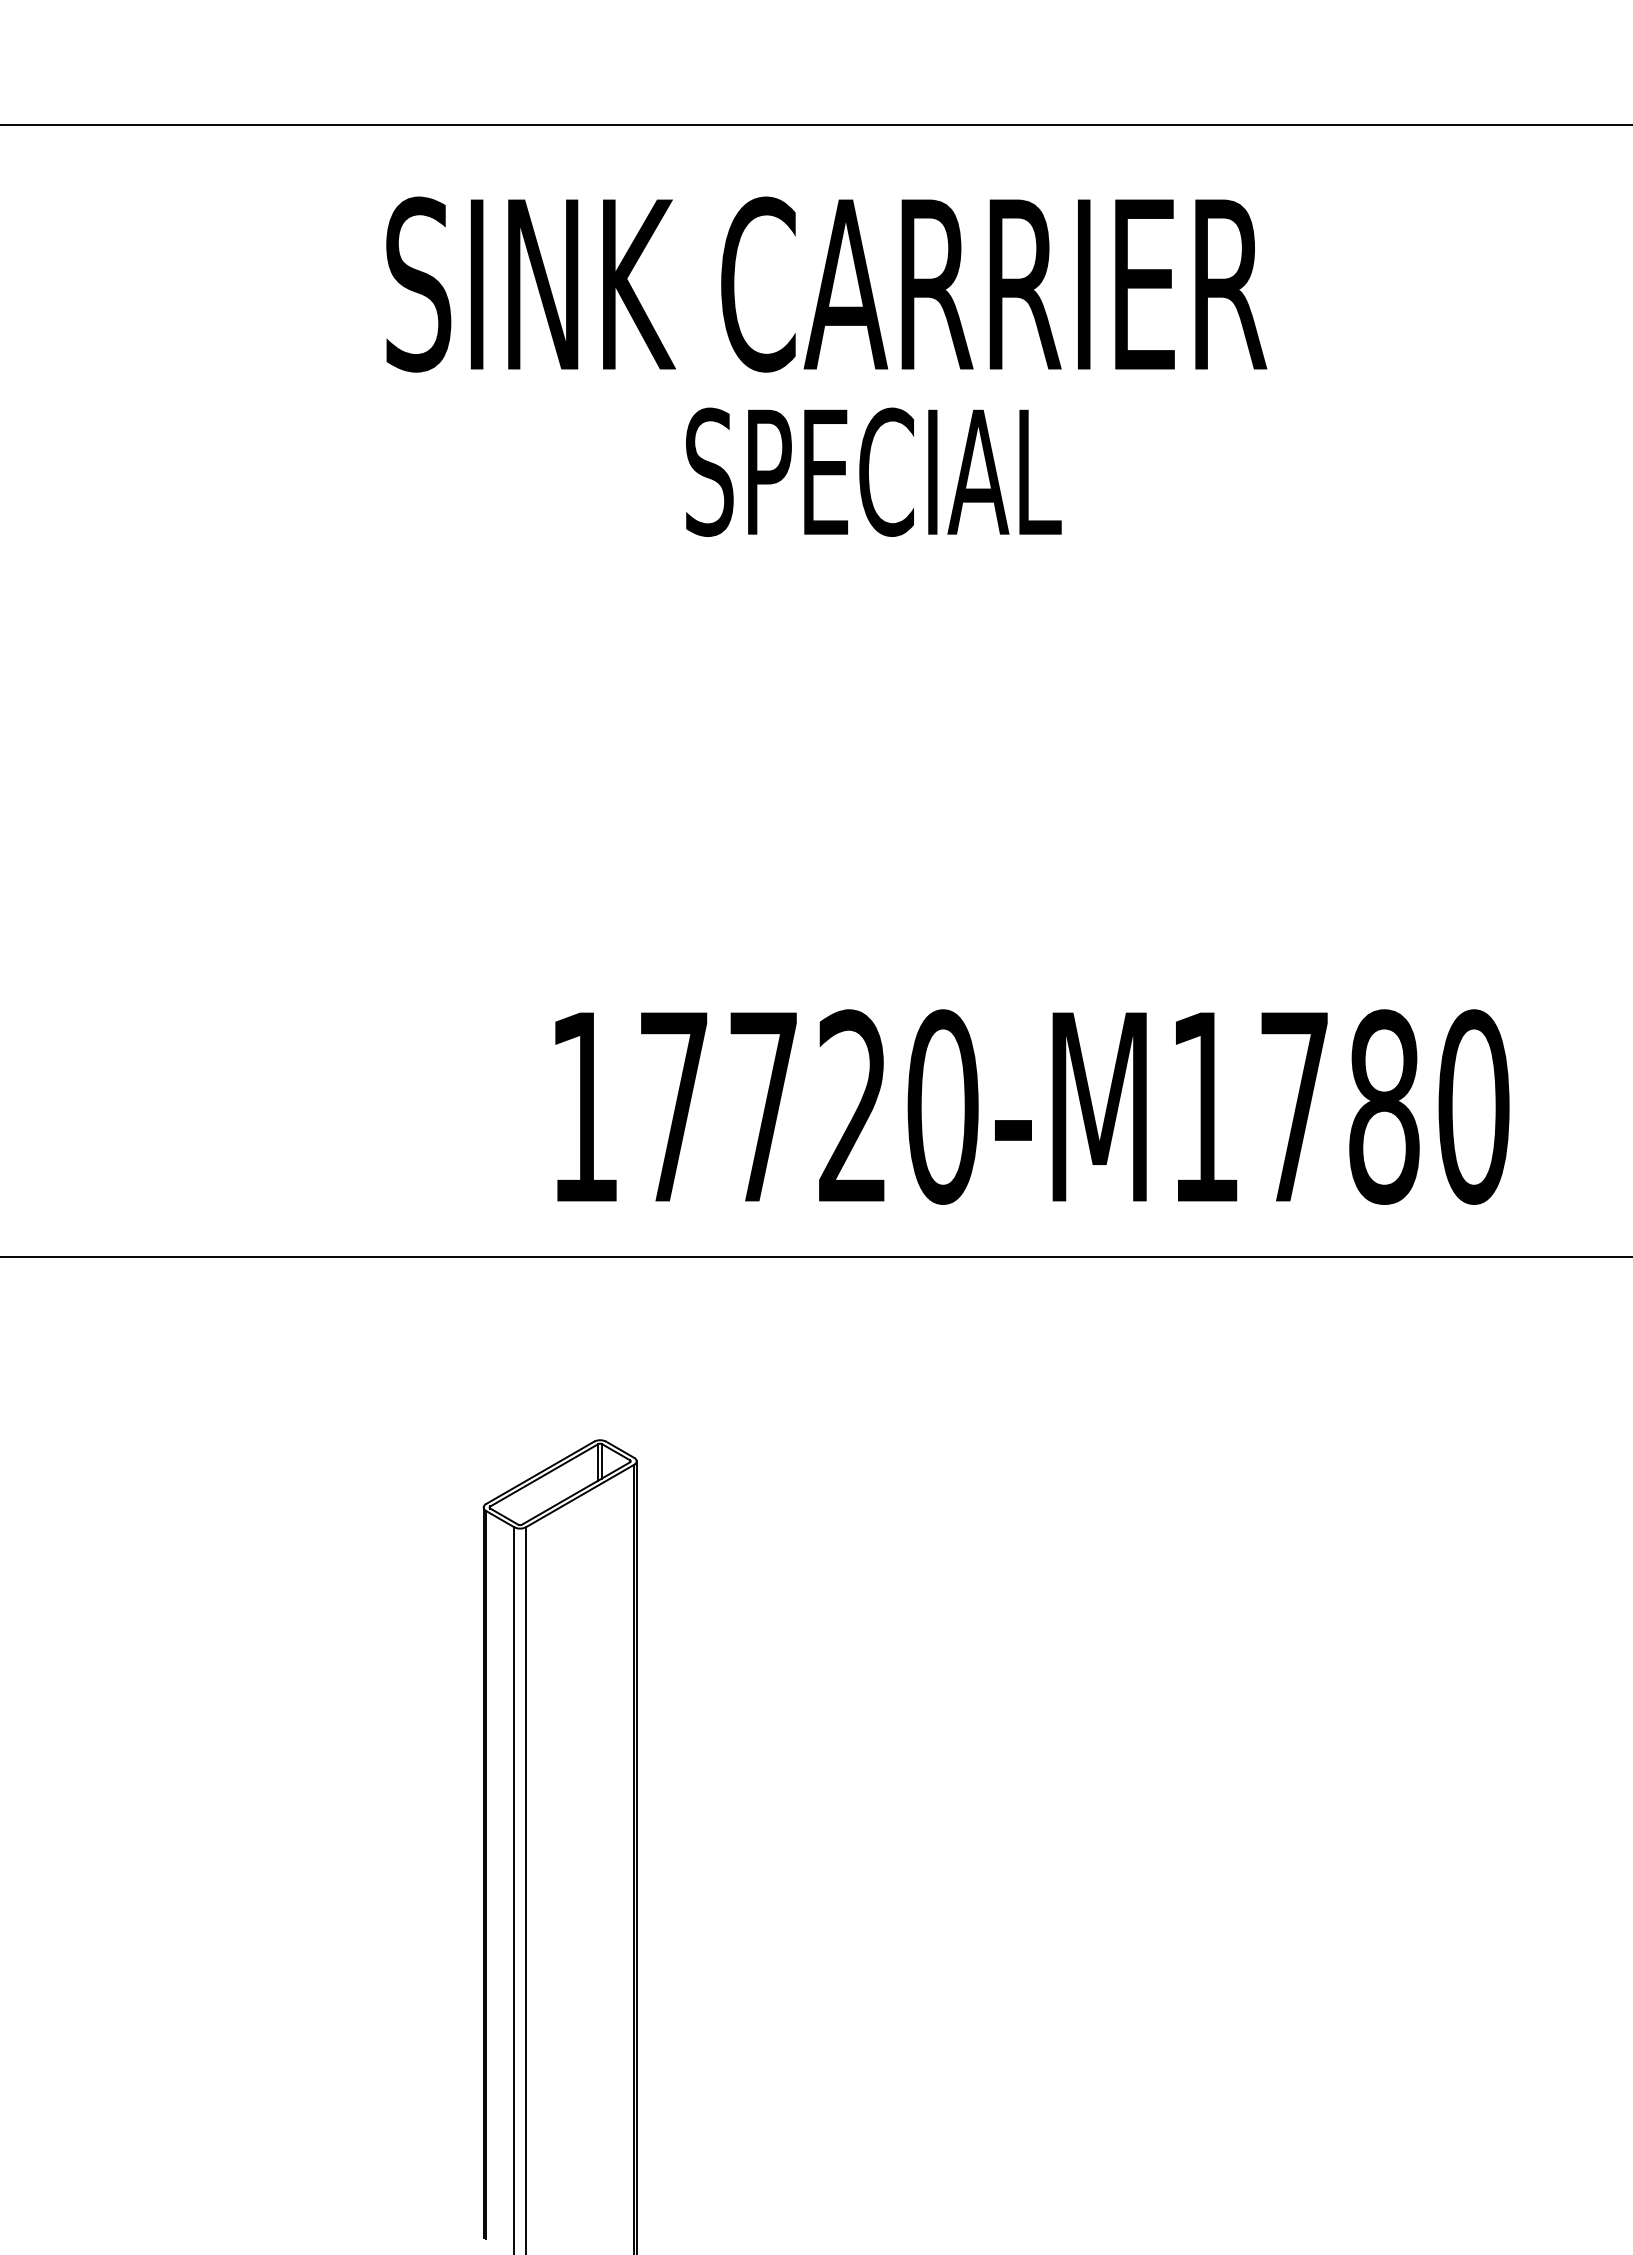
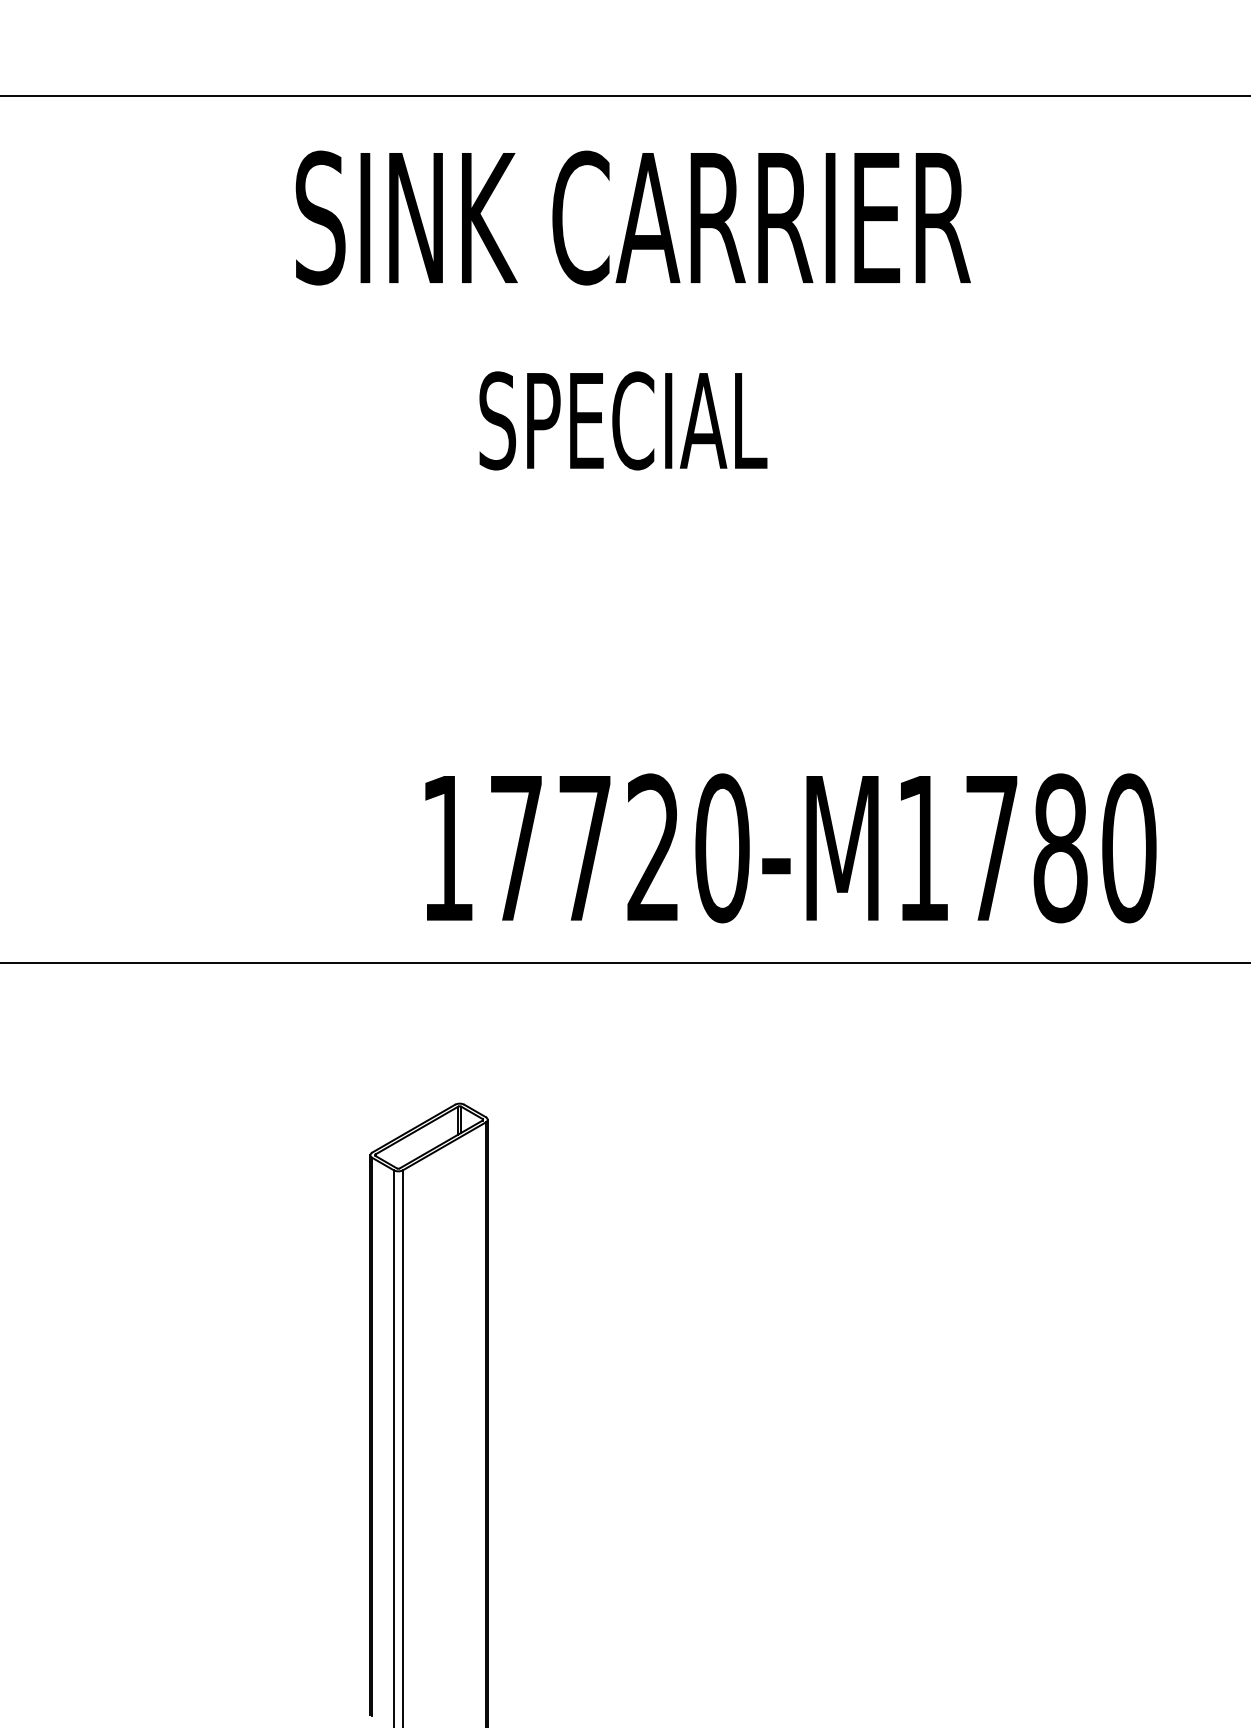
text: (873, 471) -> (623, 420), moved

